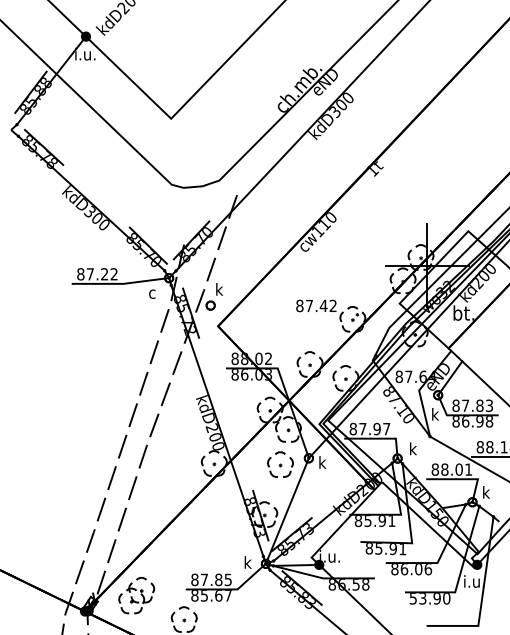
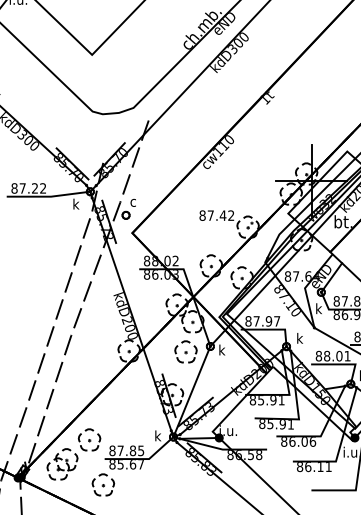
text: (219, 289) -> (133, 201), k -> c
text: (152, 292) -> (76, 204), c -> k
part: (167, 566) -> (88, 439), added
text: (429, 598) -> (313, 466), 53.90 -> 86.11

